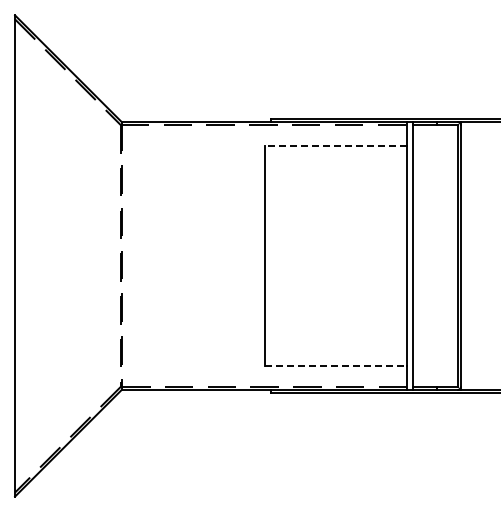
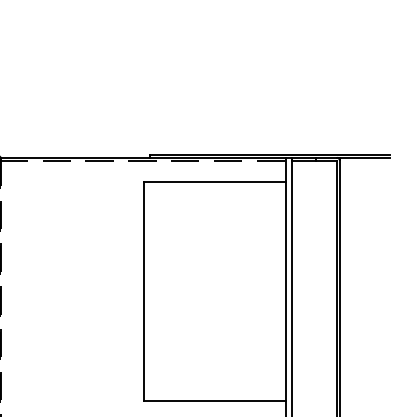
line: (335, 146) -> (214, 182), dashed -> solid
line: (336, 365) -> (215, 401), dashed -> solid

